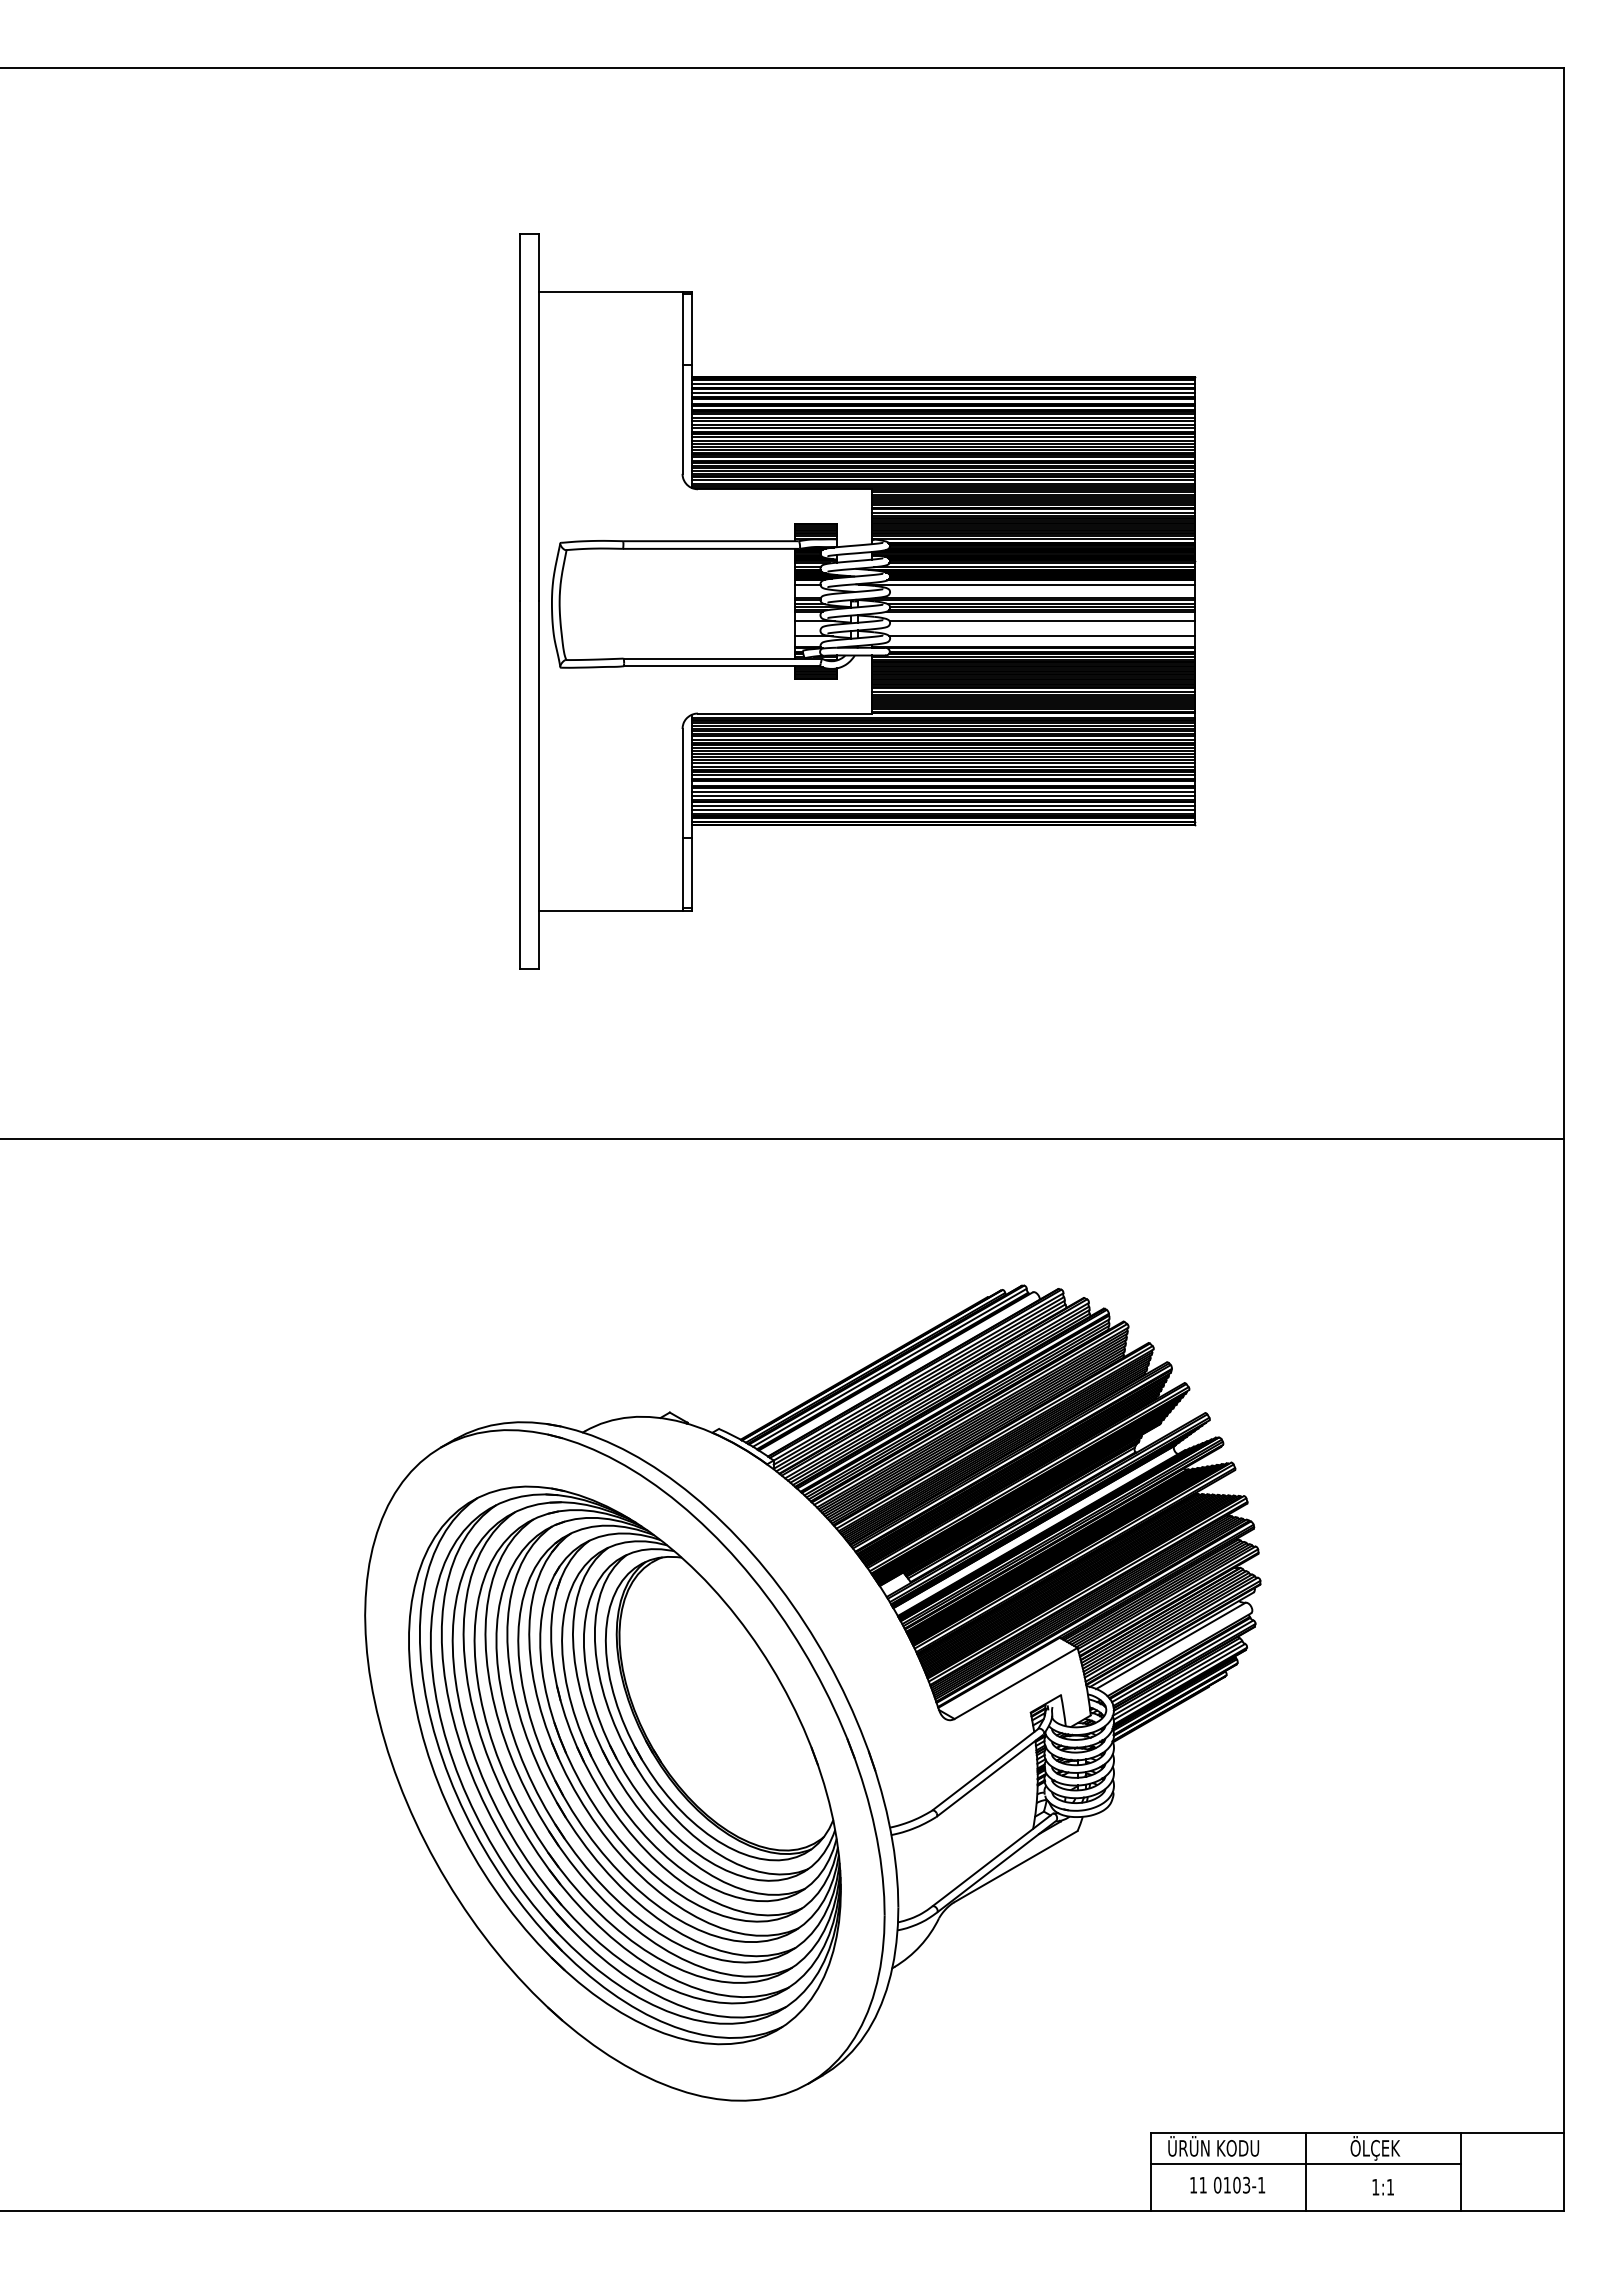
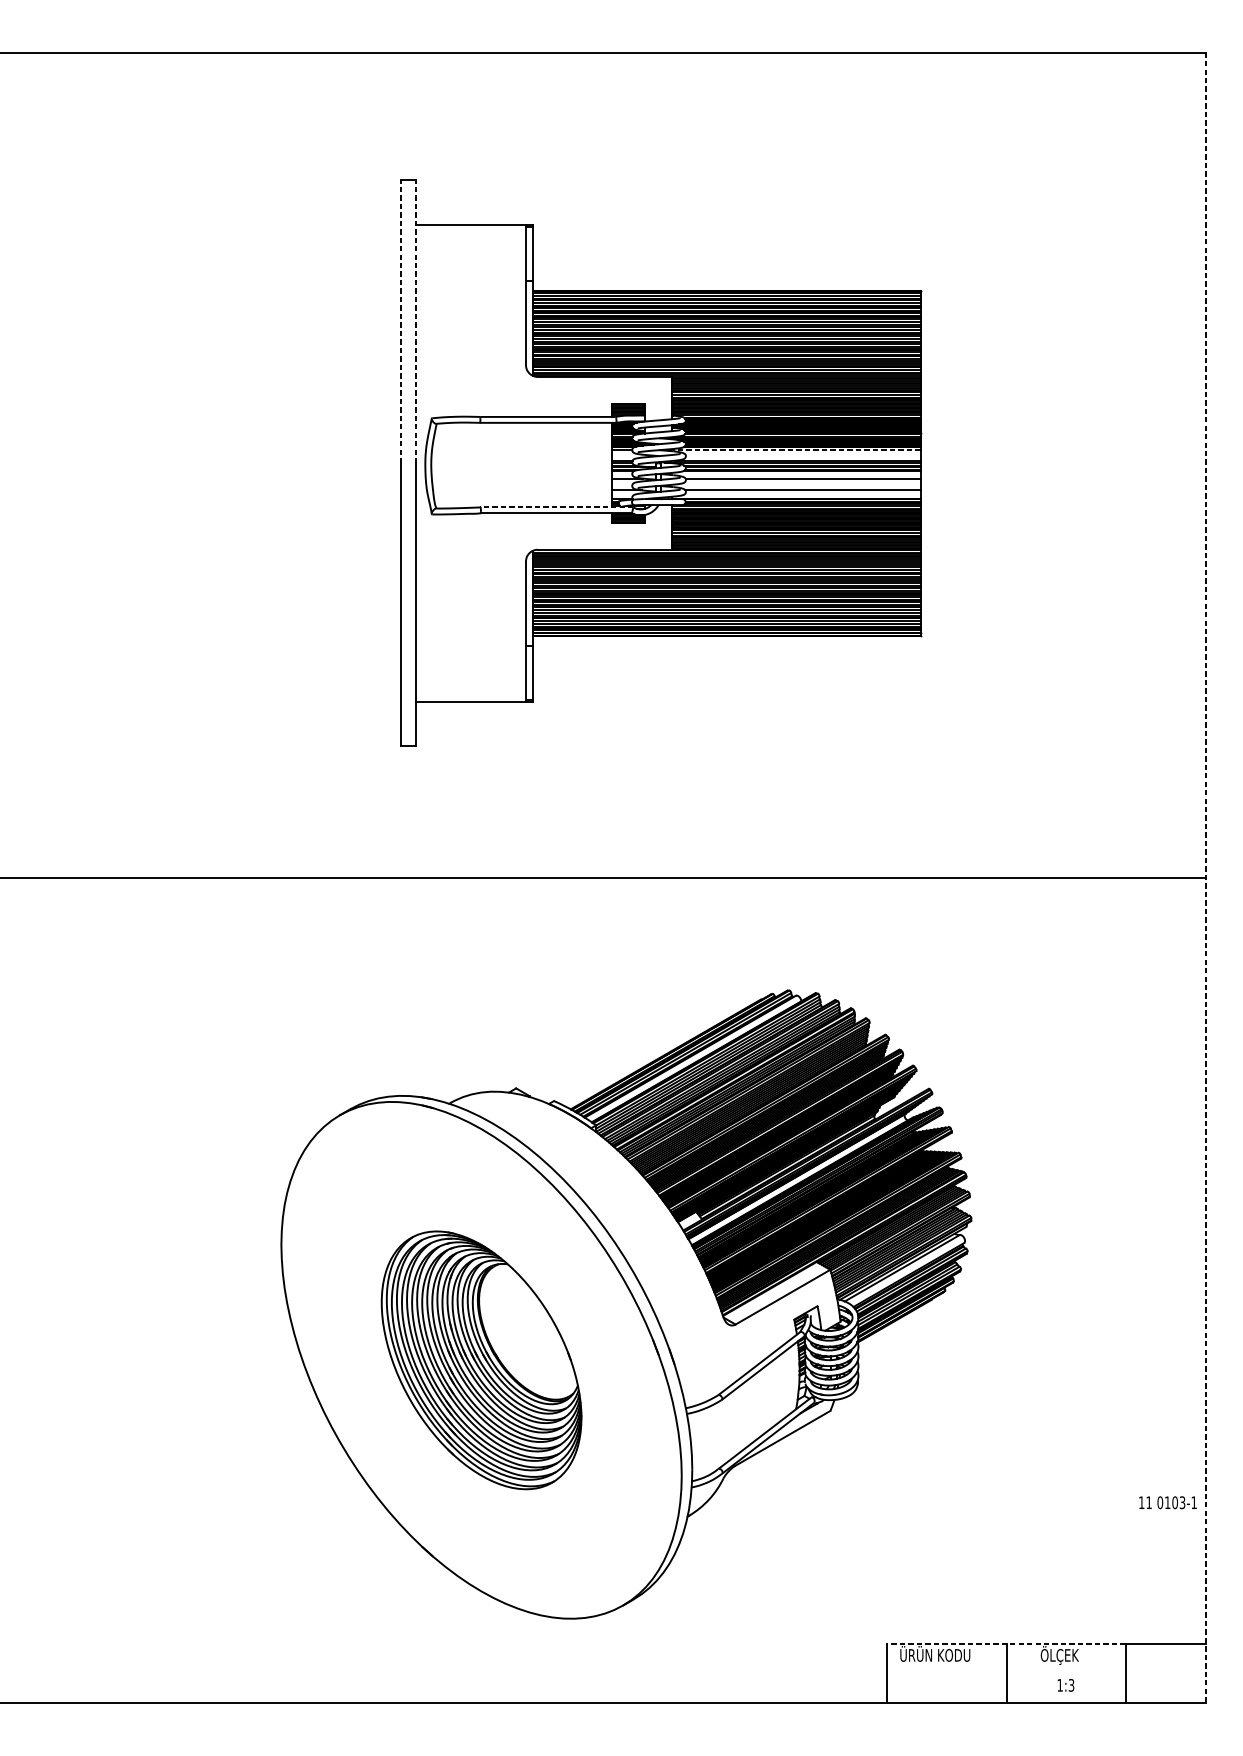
line: (520, 417) -> (401, 321), solid -> dashed
line: (539, 417) -> (415, 321), solid -> dashed
line: (1026, 584) -> (791, 450), solid -> dashed
line: (722, 658) -> (556, 507), solid -> dashed
line: (1564, 1139) -> (1205, 878), solid -> dashed
part: (624, 1765) -> (481, 1360), size x0.6
line: (1306, 2133) -> (1006, 1643), solid -> dashed
line: (1305, 2164) -> (1006, 1667), removed
text: (1227, 2184) -> (1167, 1502), moved
text: (1390, 2186) -> (1071, 1684), 1:1 -> 1:3

